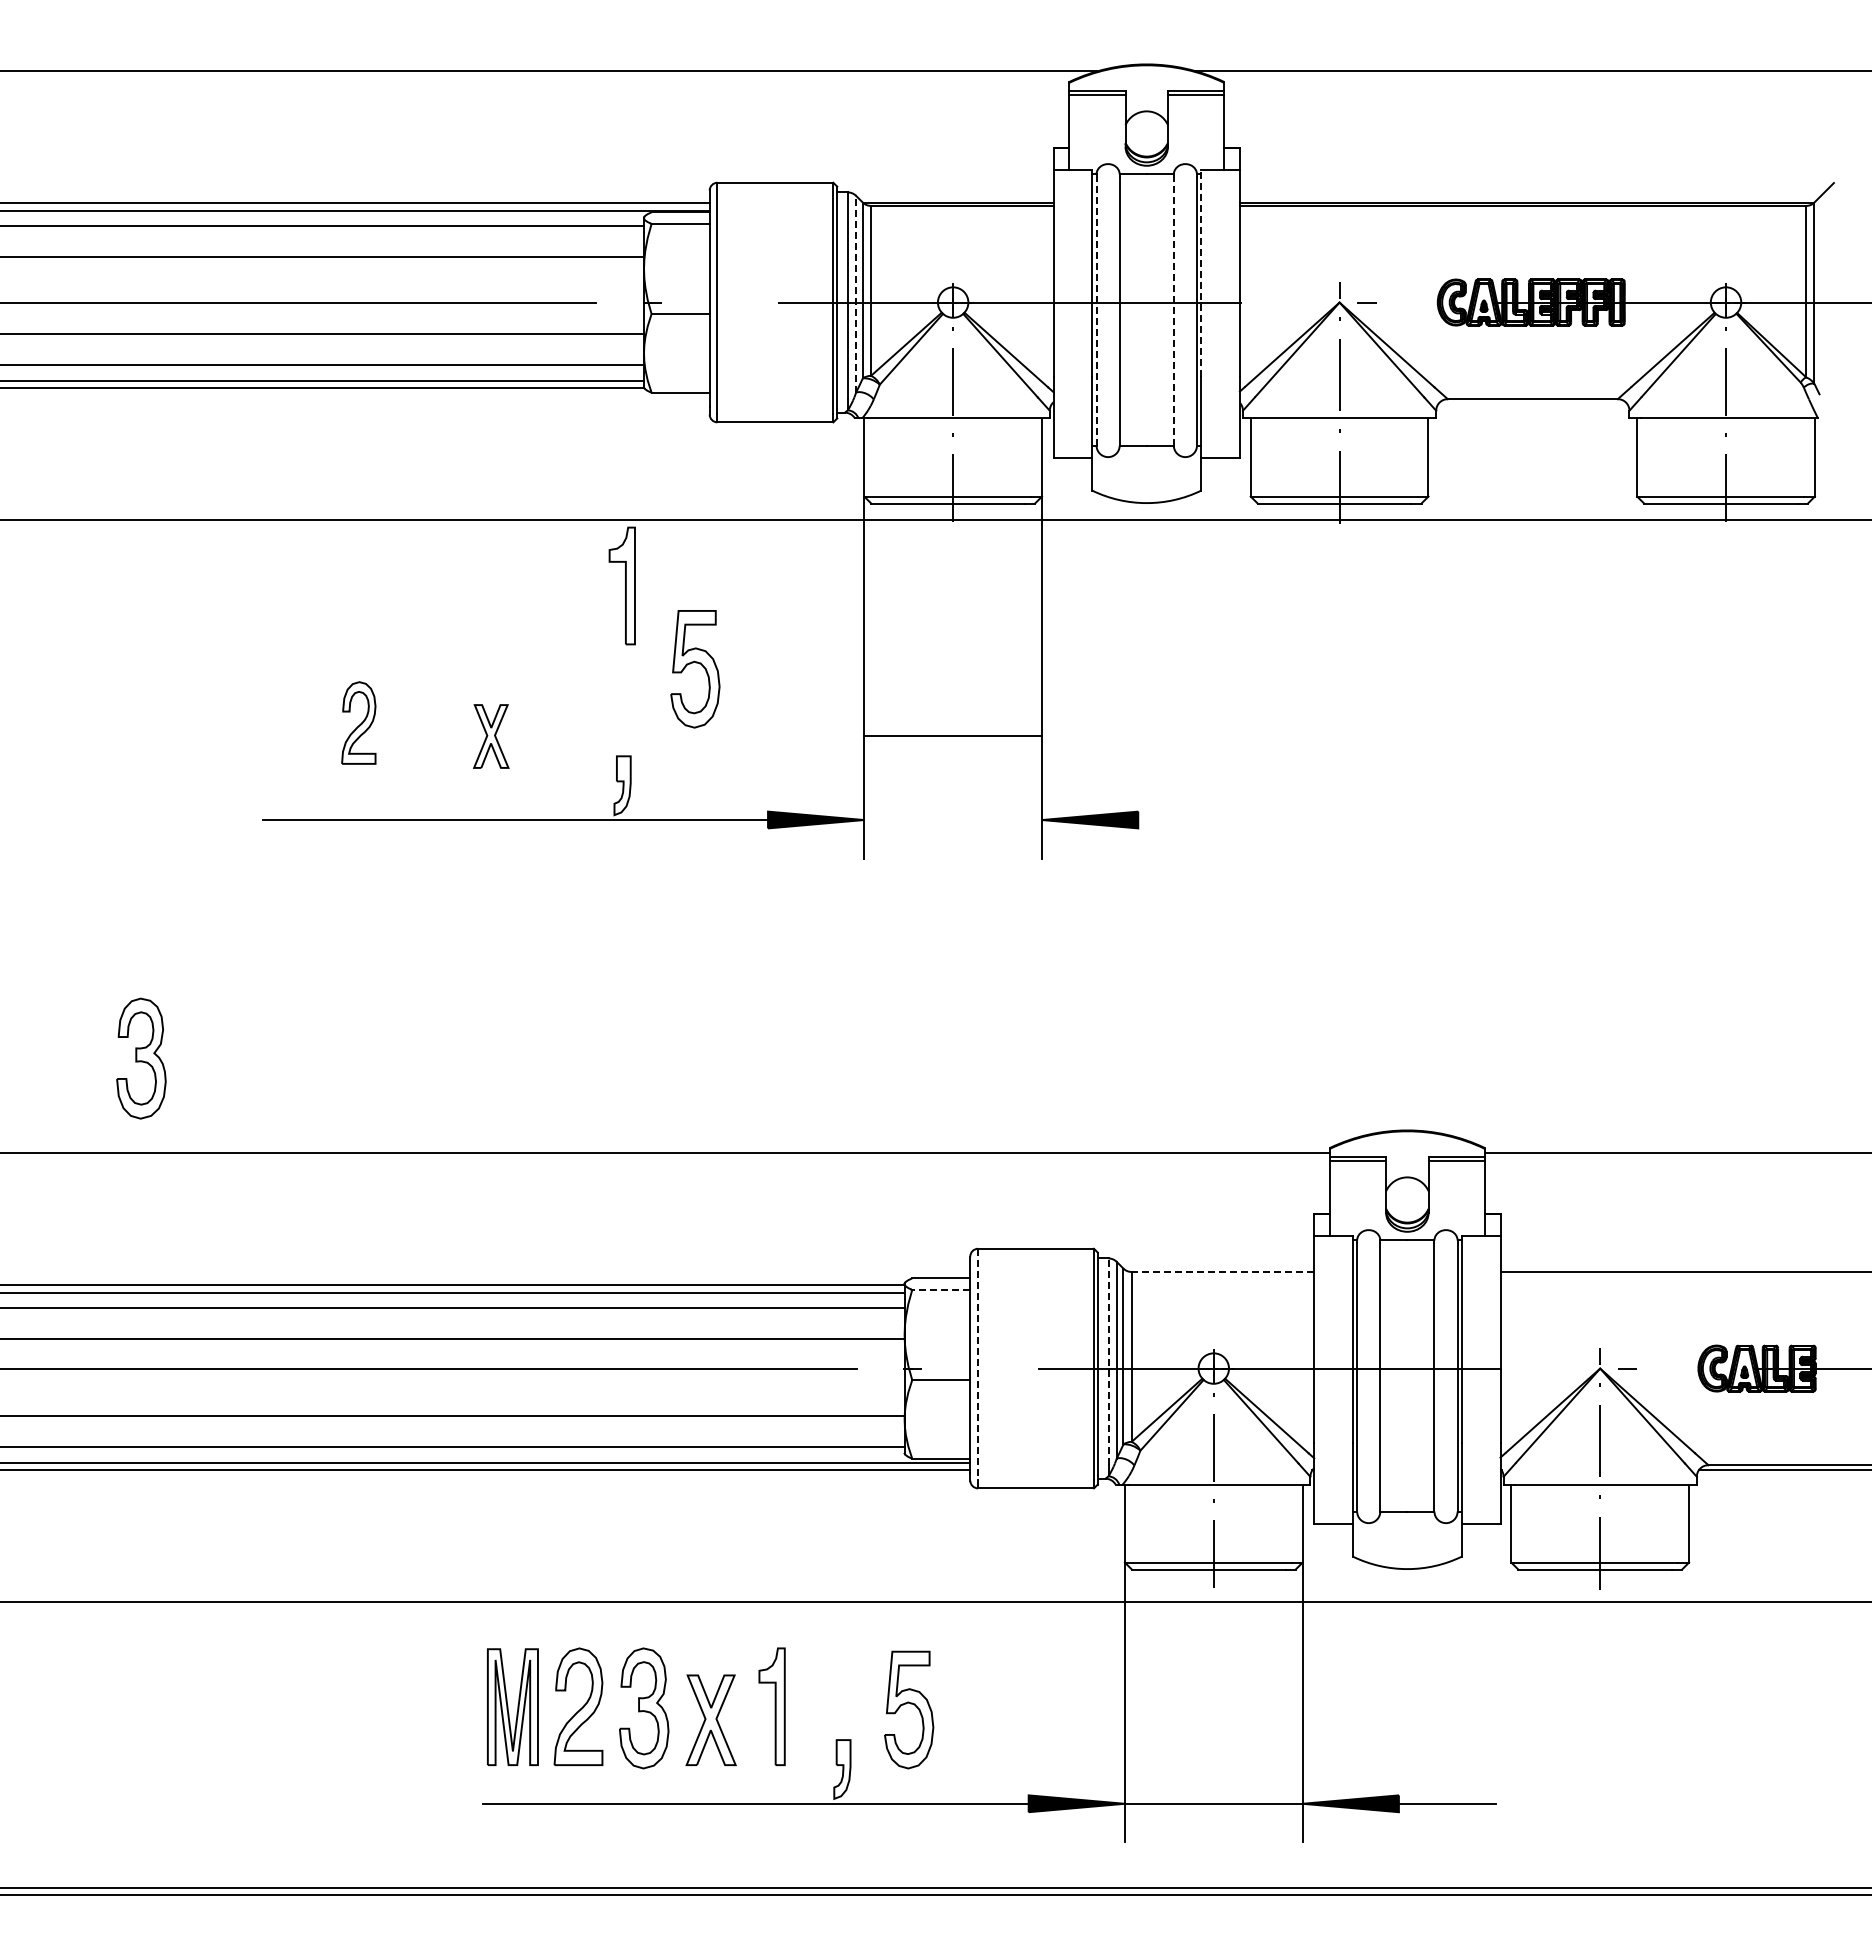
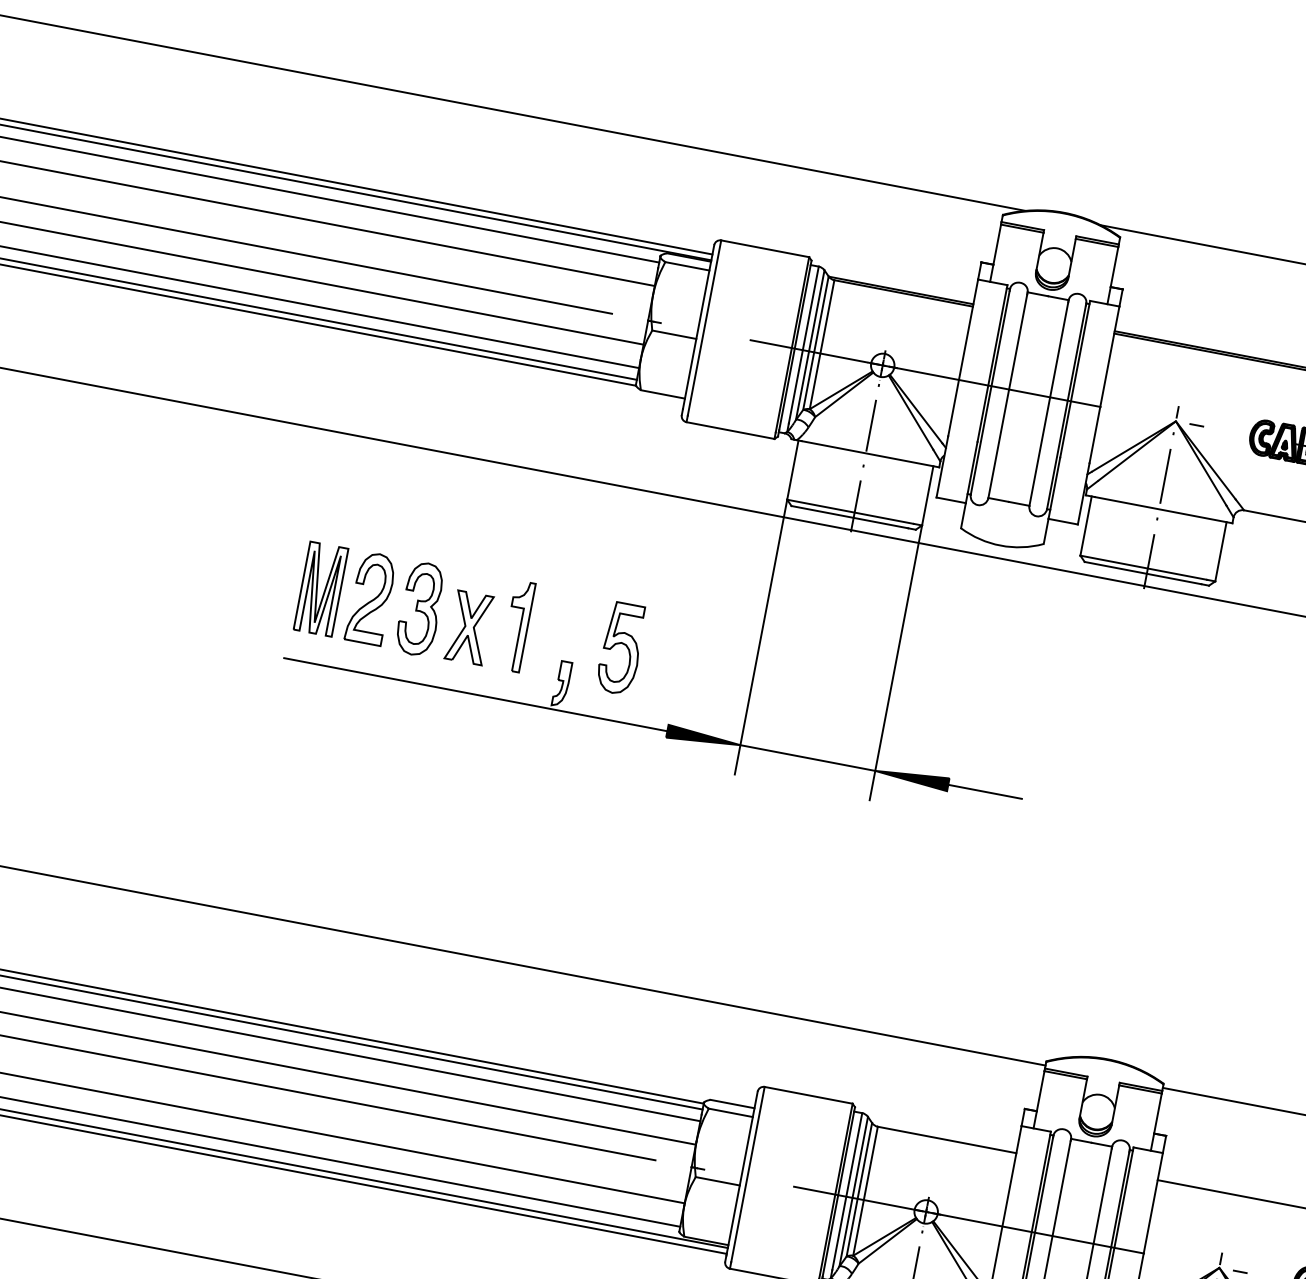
line: (1201, 273) -> (1075, 379), dashed -> solid
line: (856, 293) -> (810, 344), dashed -> solid
line: (1096, 310) -> (990, 392), dashed -> solid
line: (1173, 310) -> (1048, 403), dashed -> solid
part: (621, 585) -> (517, 625), moved
part: (696, 663) -> (622, 644), moved
part: (358, 722) -> (370, 597), size x1.43
part: (293, 723) -> (321, 589), added
part: (490, 736) -> (468, 627), size x1.43
line: (953, 736) -> (808, 758), moved
line: (1186, 820) -> (984, 792), added
part: (141, 1058) -> (420, 609), moved
line: (1222, 1271) -> (946, 1139), dashed -> solid
line: (940, 1289) -> (730, 1112), dashed -> solid
line: (1108, 1361) -> (847, 1191), dashed -> solid
line: (978, 1364) -> (748, 1174), dashed -> solid

